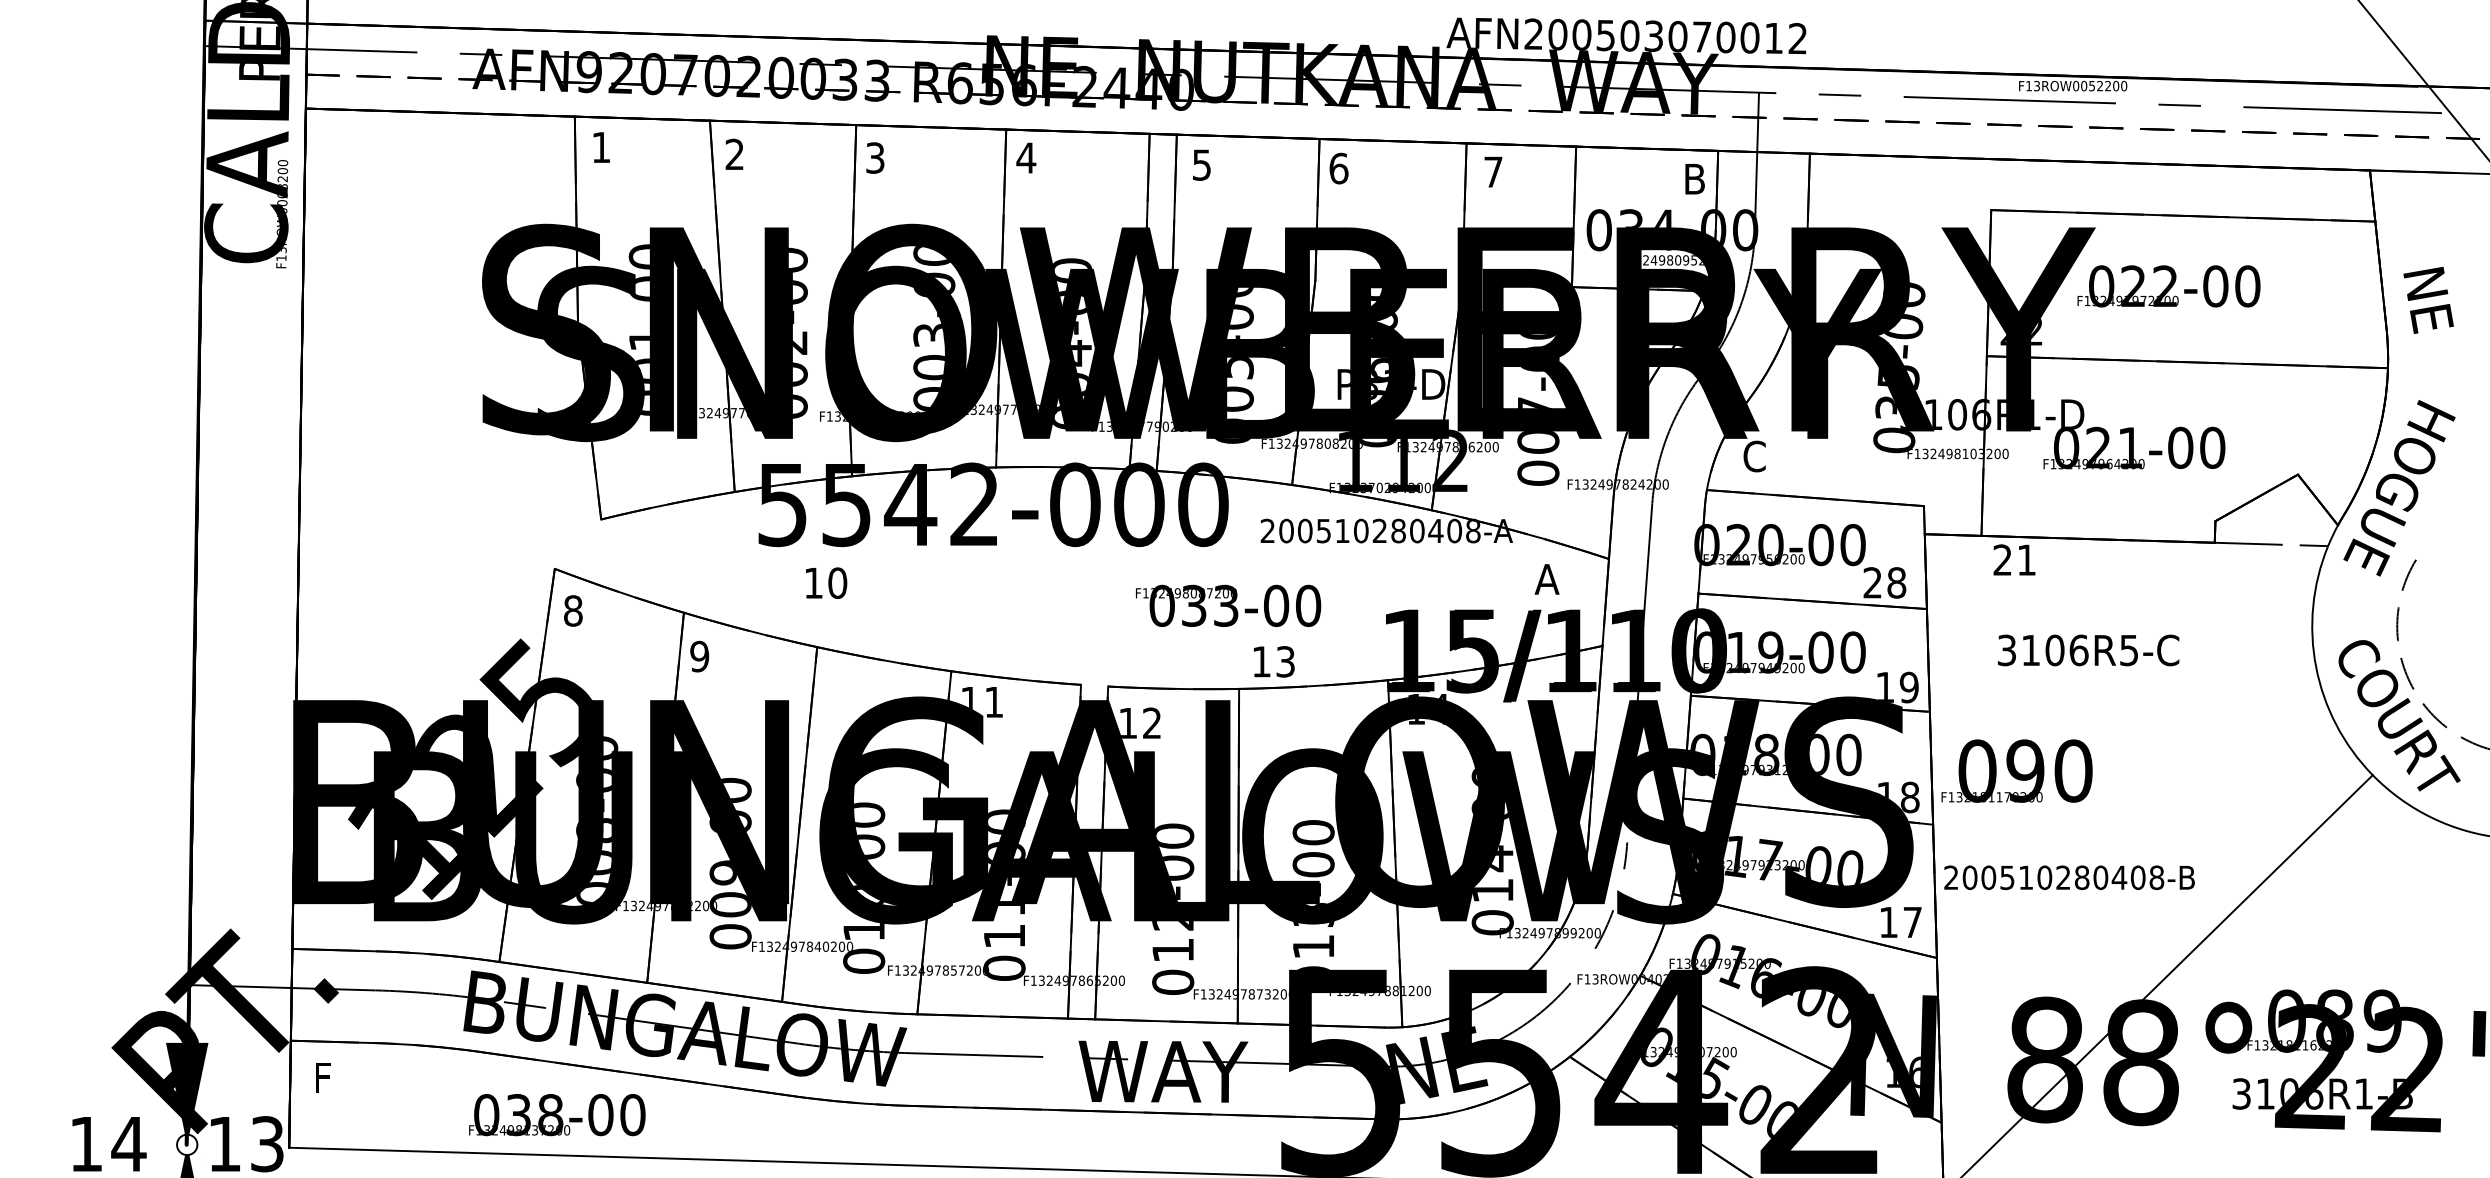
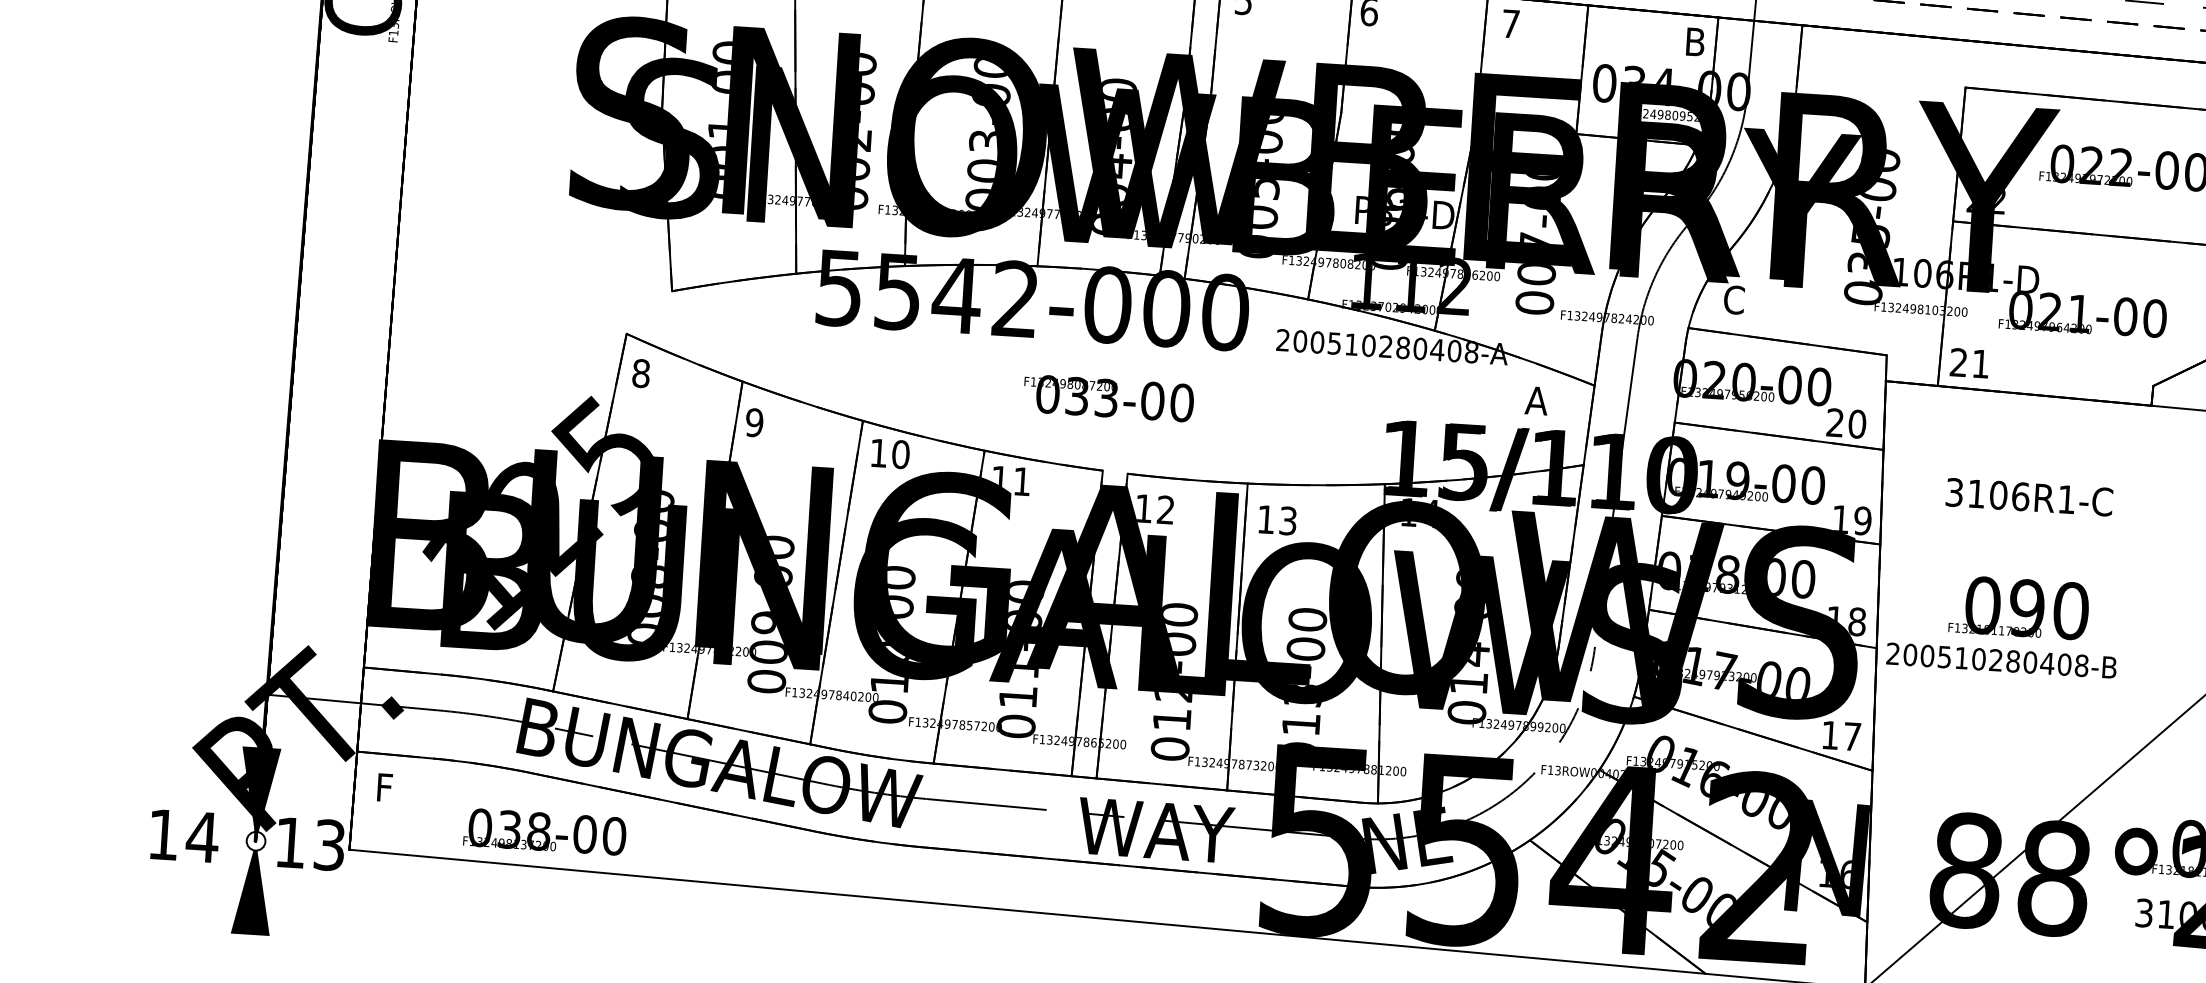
text: (2014, 559) -> (1969, 362), moved
text: (826, 582) -> (890, 453), moved
text: (1896, 582) -> (1857, 423), 28 -> 20
text: (1228, 605) -> (1108, 397), moved
text: (2128, 650) -> (2066, 499), 3106R5-C -> 3106R1-C
text: (1274, 661) -> (1278, 520), moved
text: (2016, 770) -> (2018, 607), moved
text: (2069, 877) -> (2001, 660), moved
text: (557, 1115) -> (545, 832), moved

